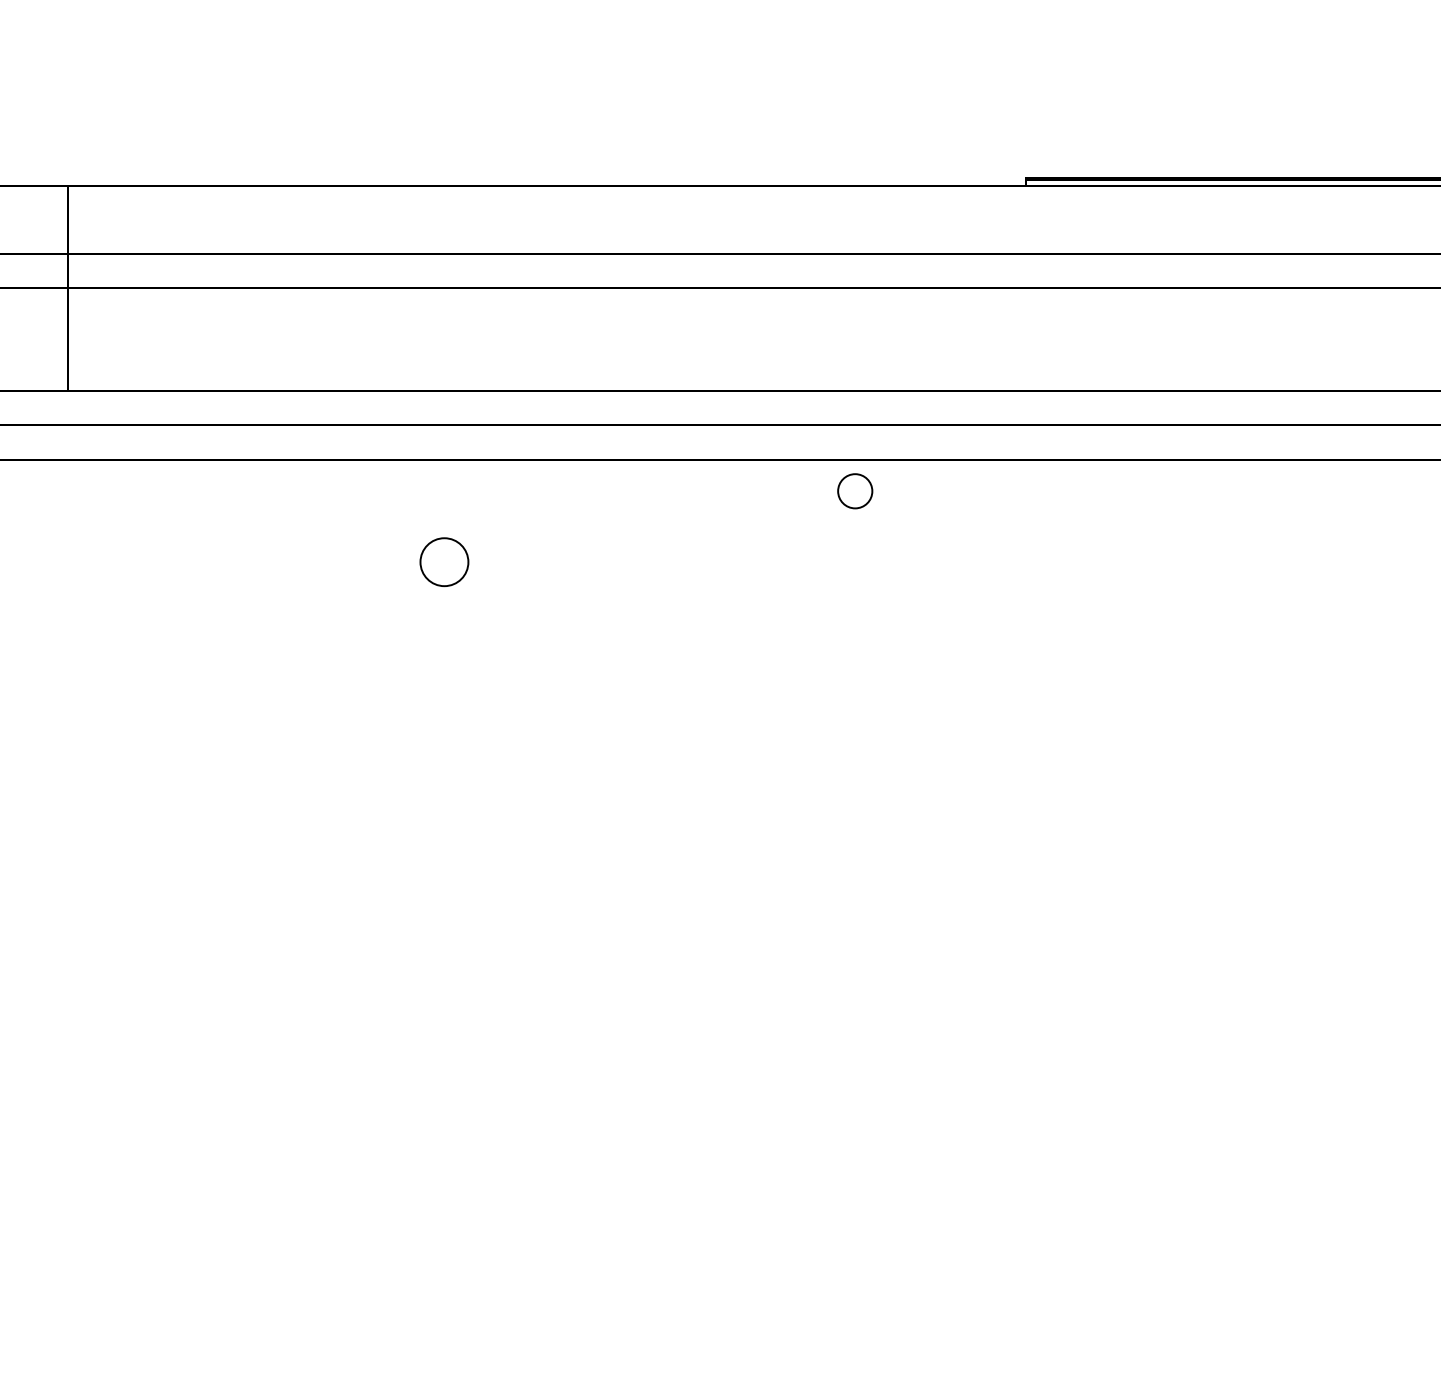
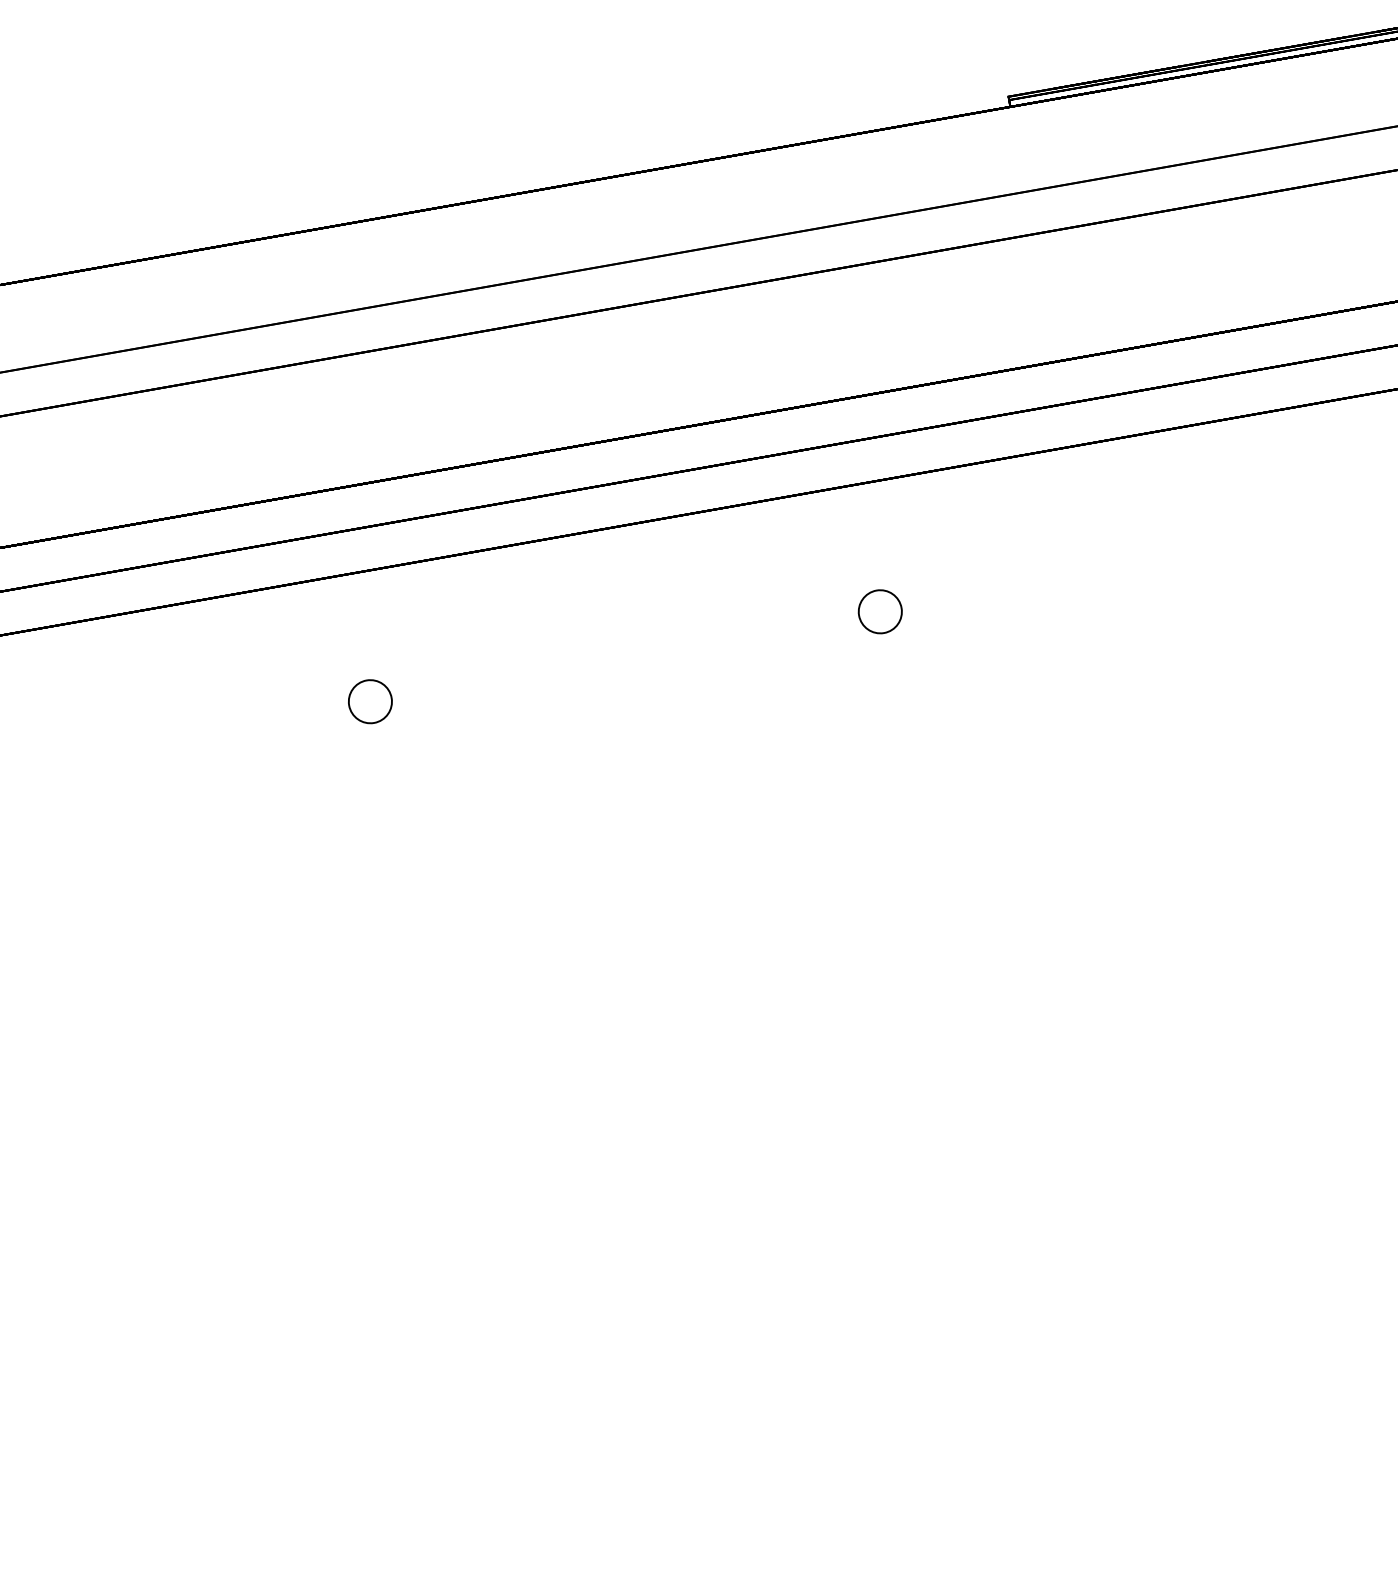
circle: (855, 491) -> (880, 612), moved
circle: (444, 562) -> (370, 701), size x0.71

